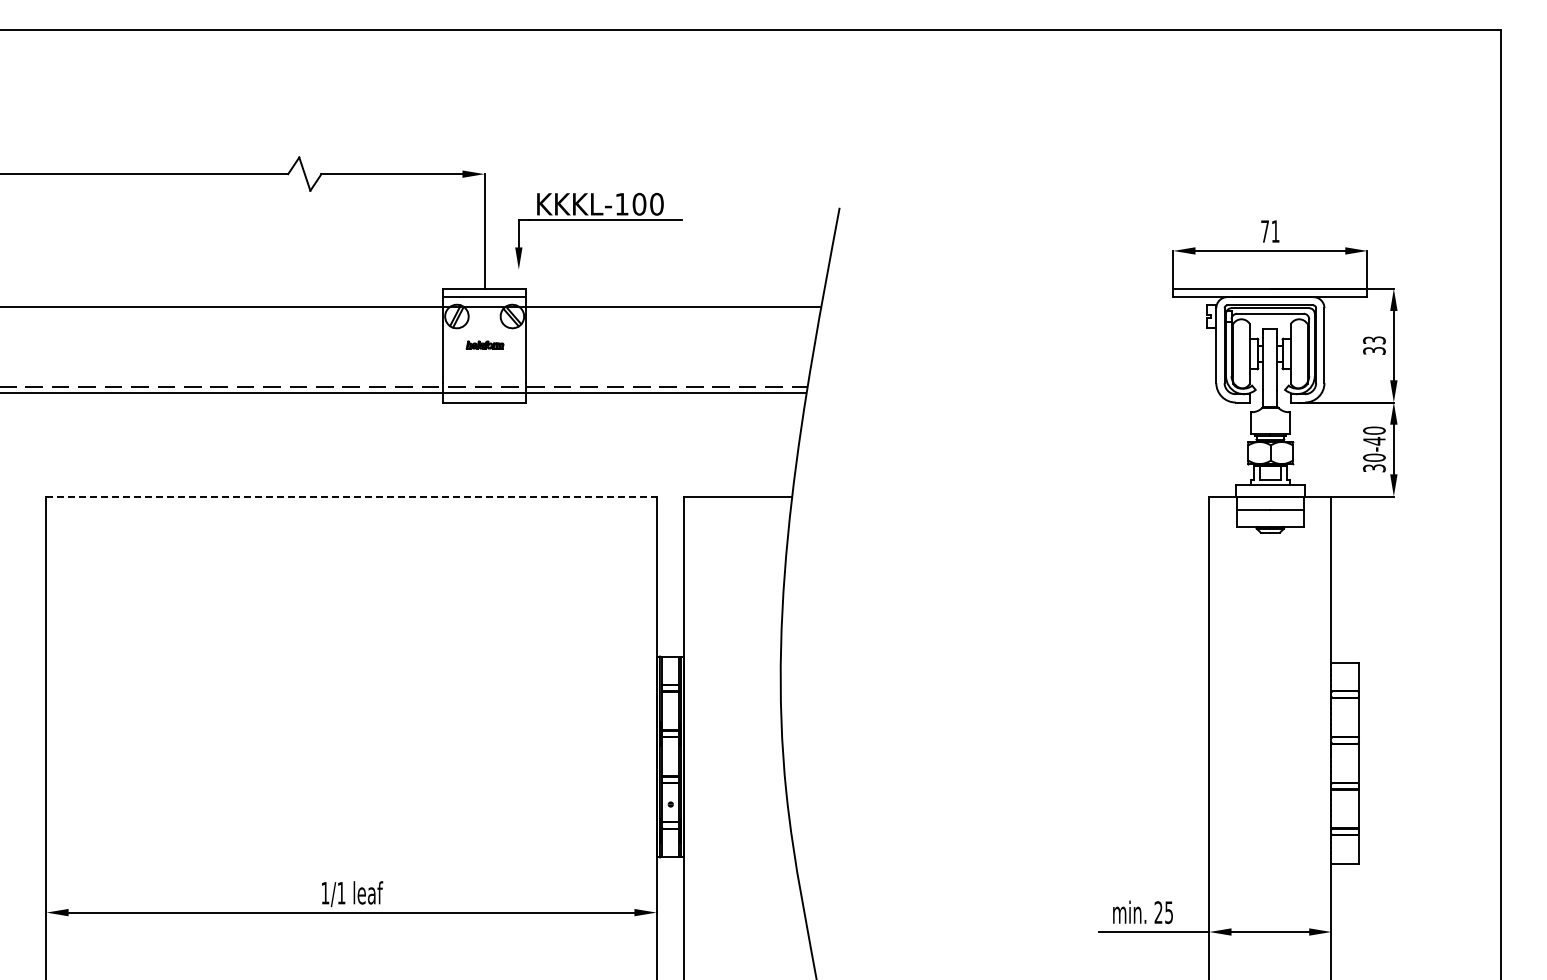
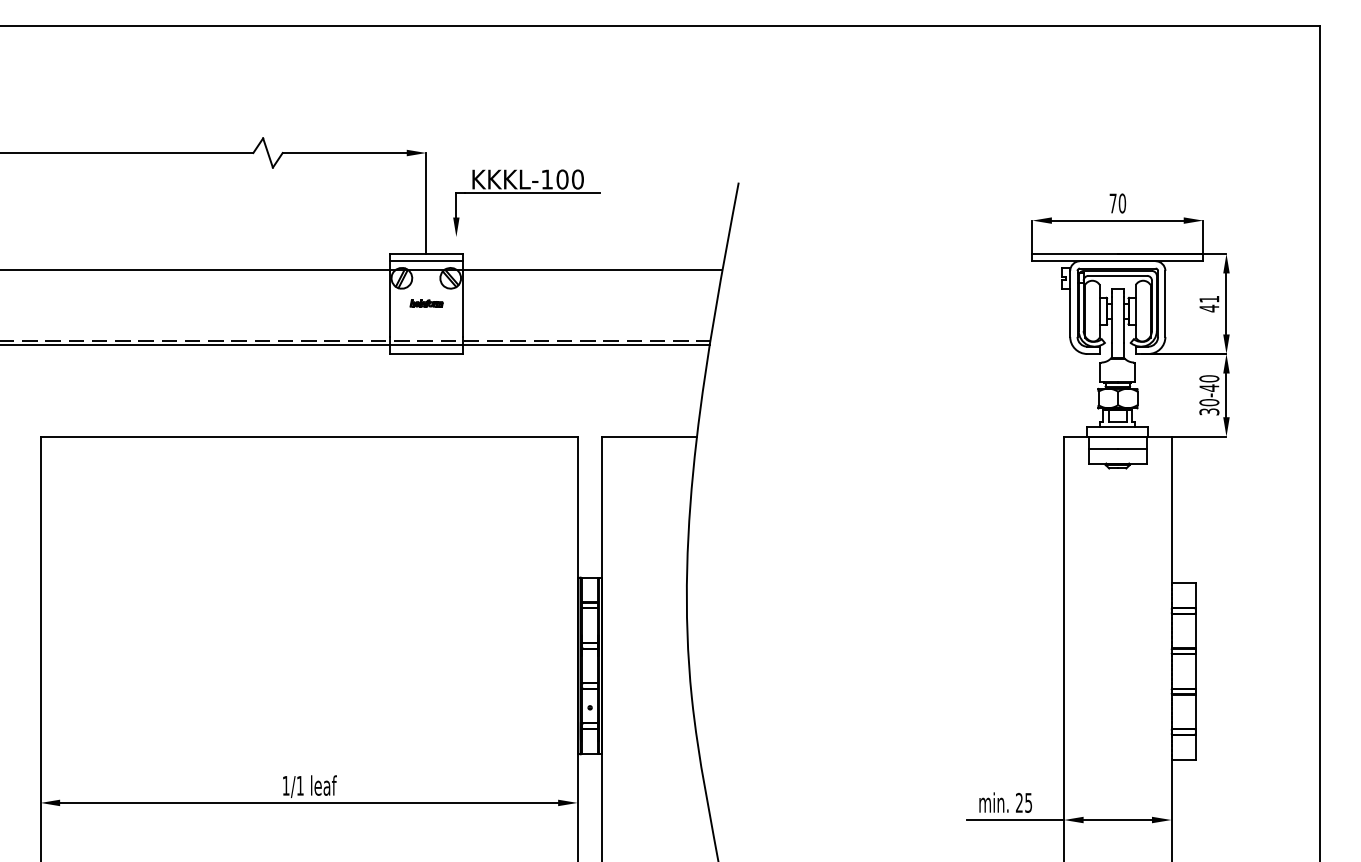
text: (1275, 231) -> (1122, 203), 71 -> 70
text: (1374, 345) -> (1209, 303), 33 -> 41
line: (352, 496) -> (309, 436), dashed -> solid

